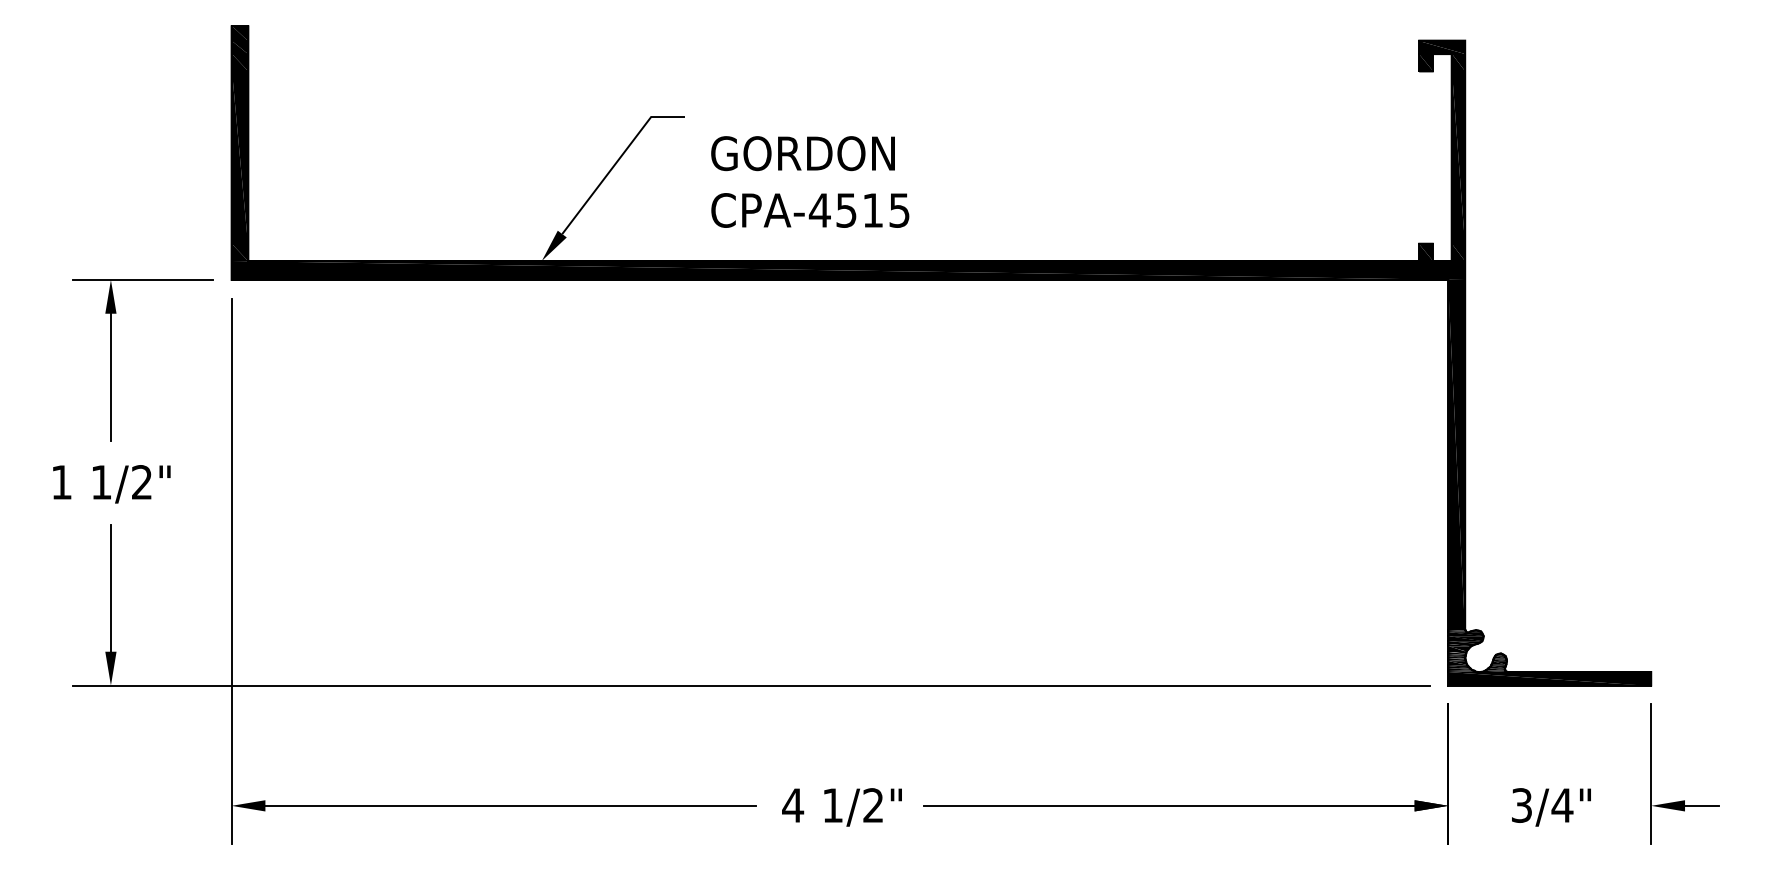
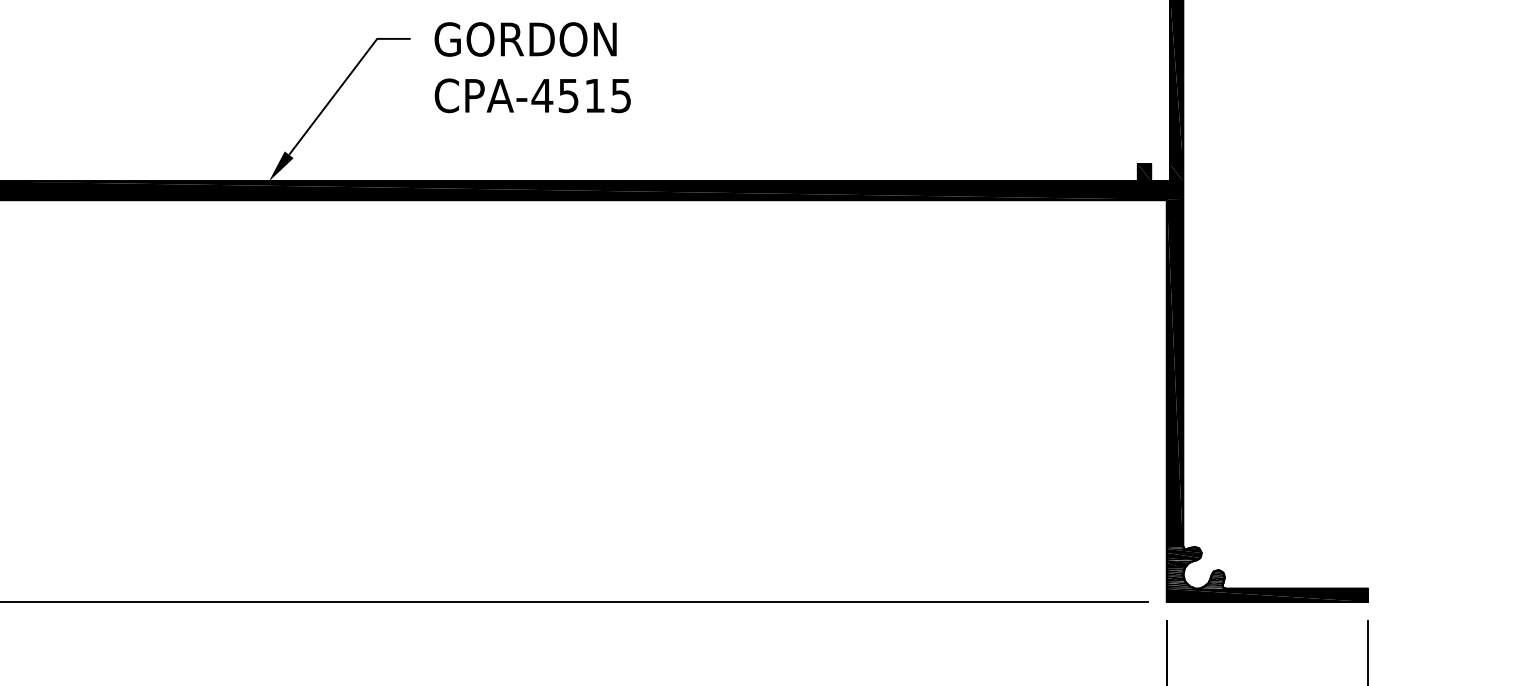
text: (810, 181) -> (533, 67), moved

